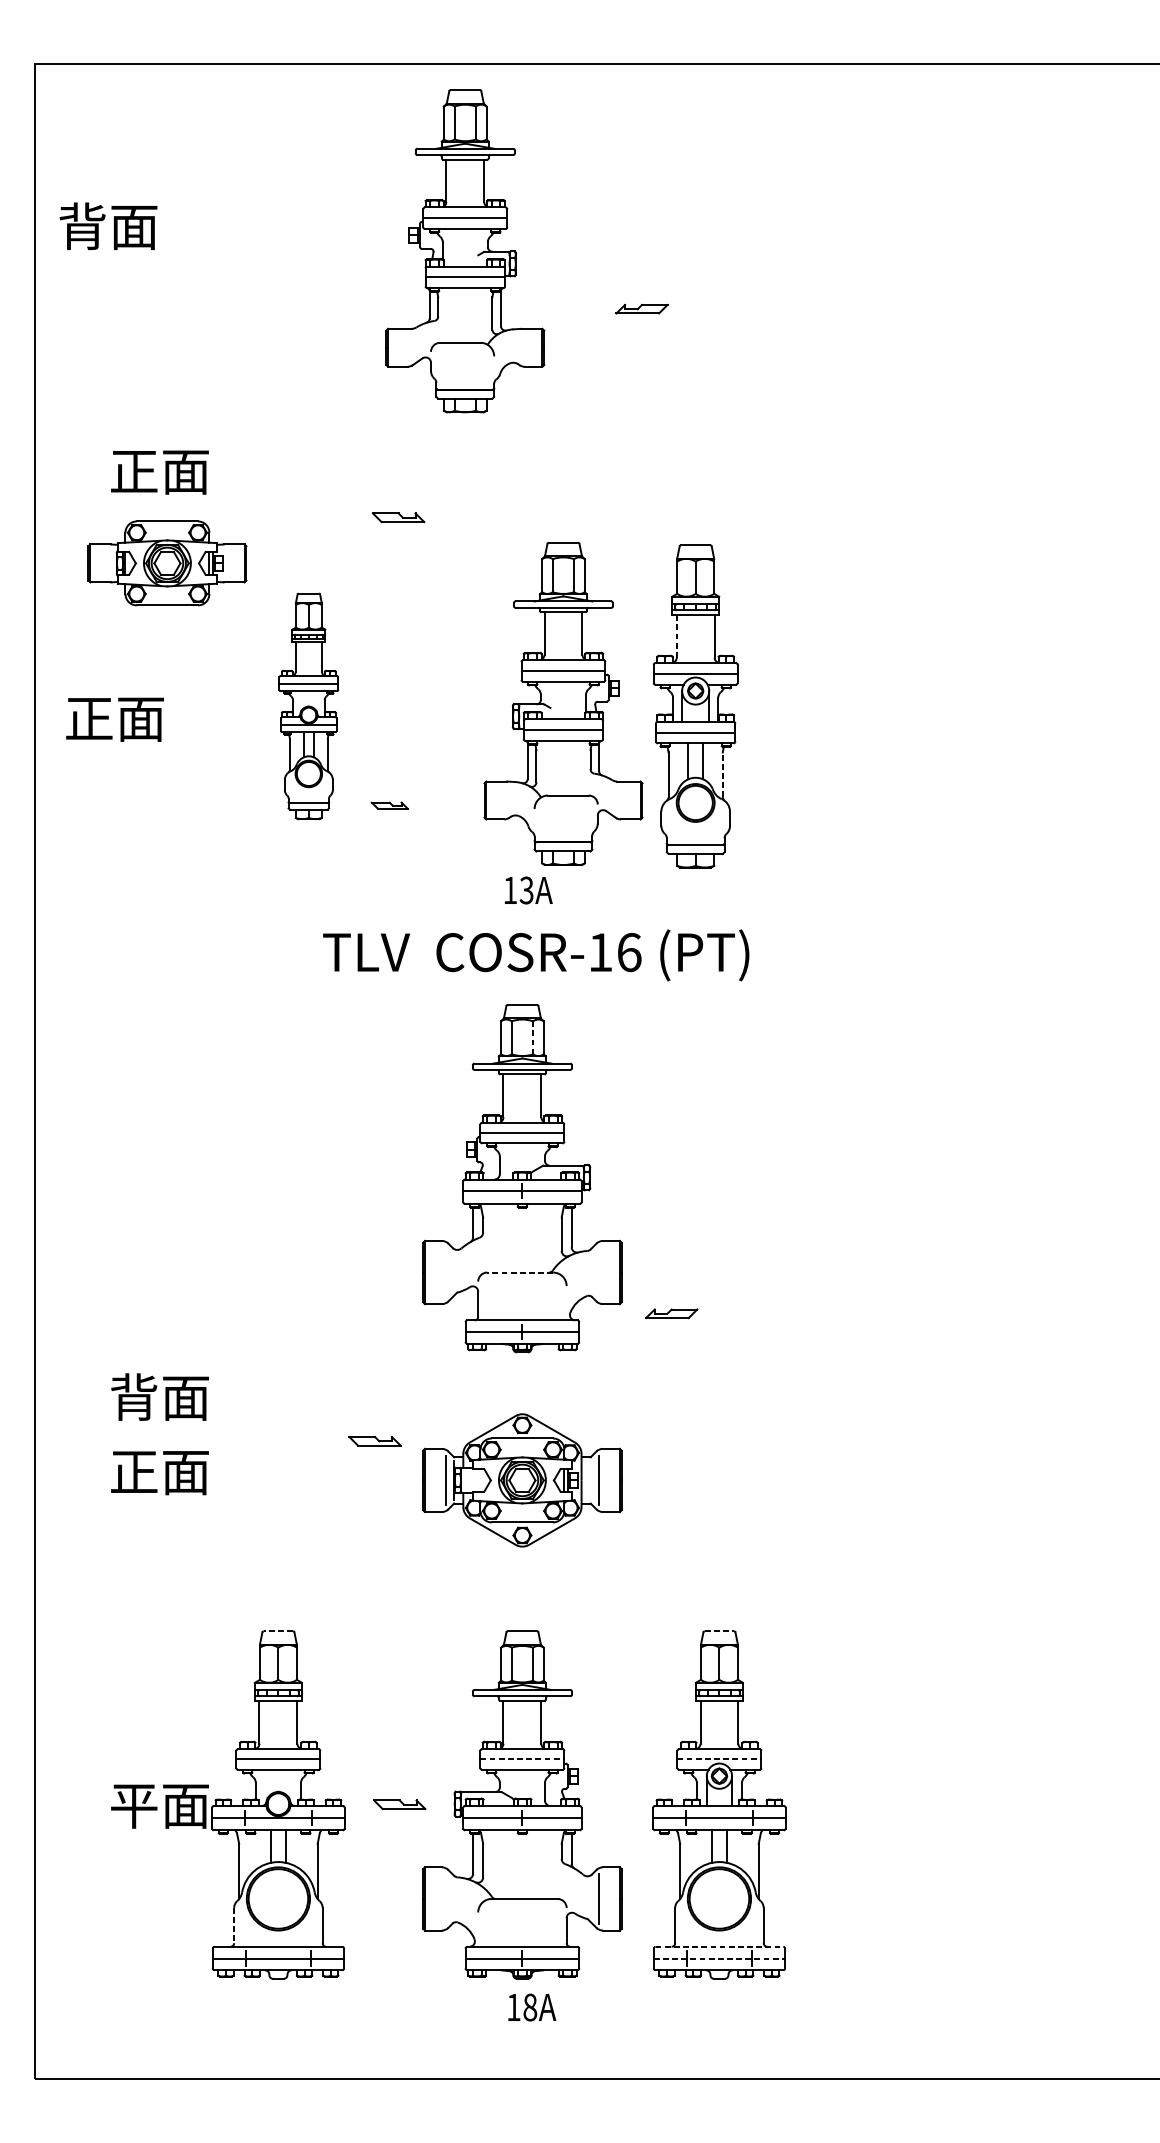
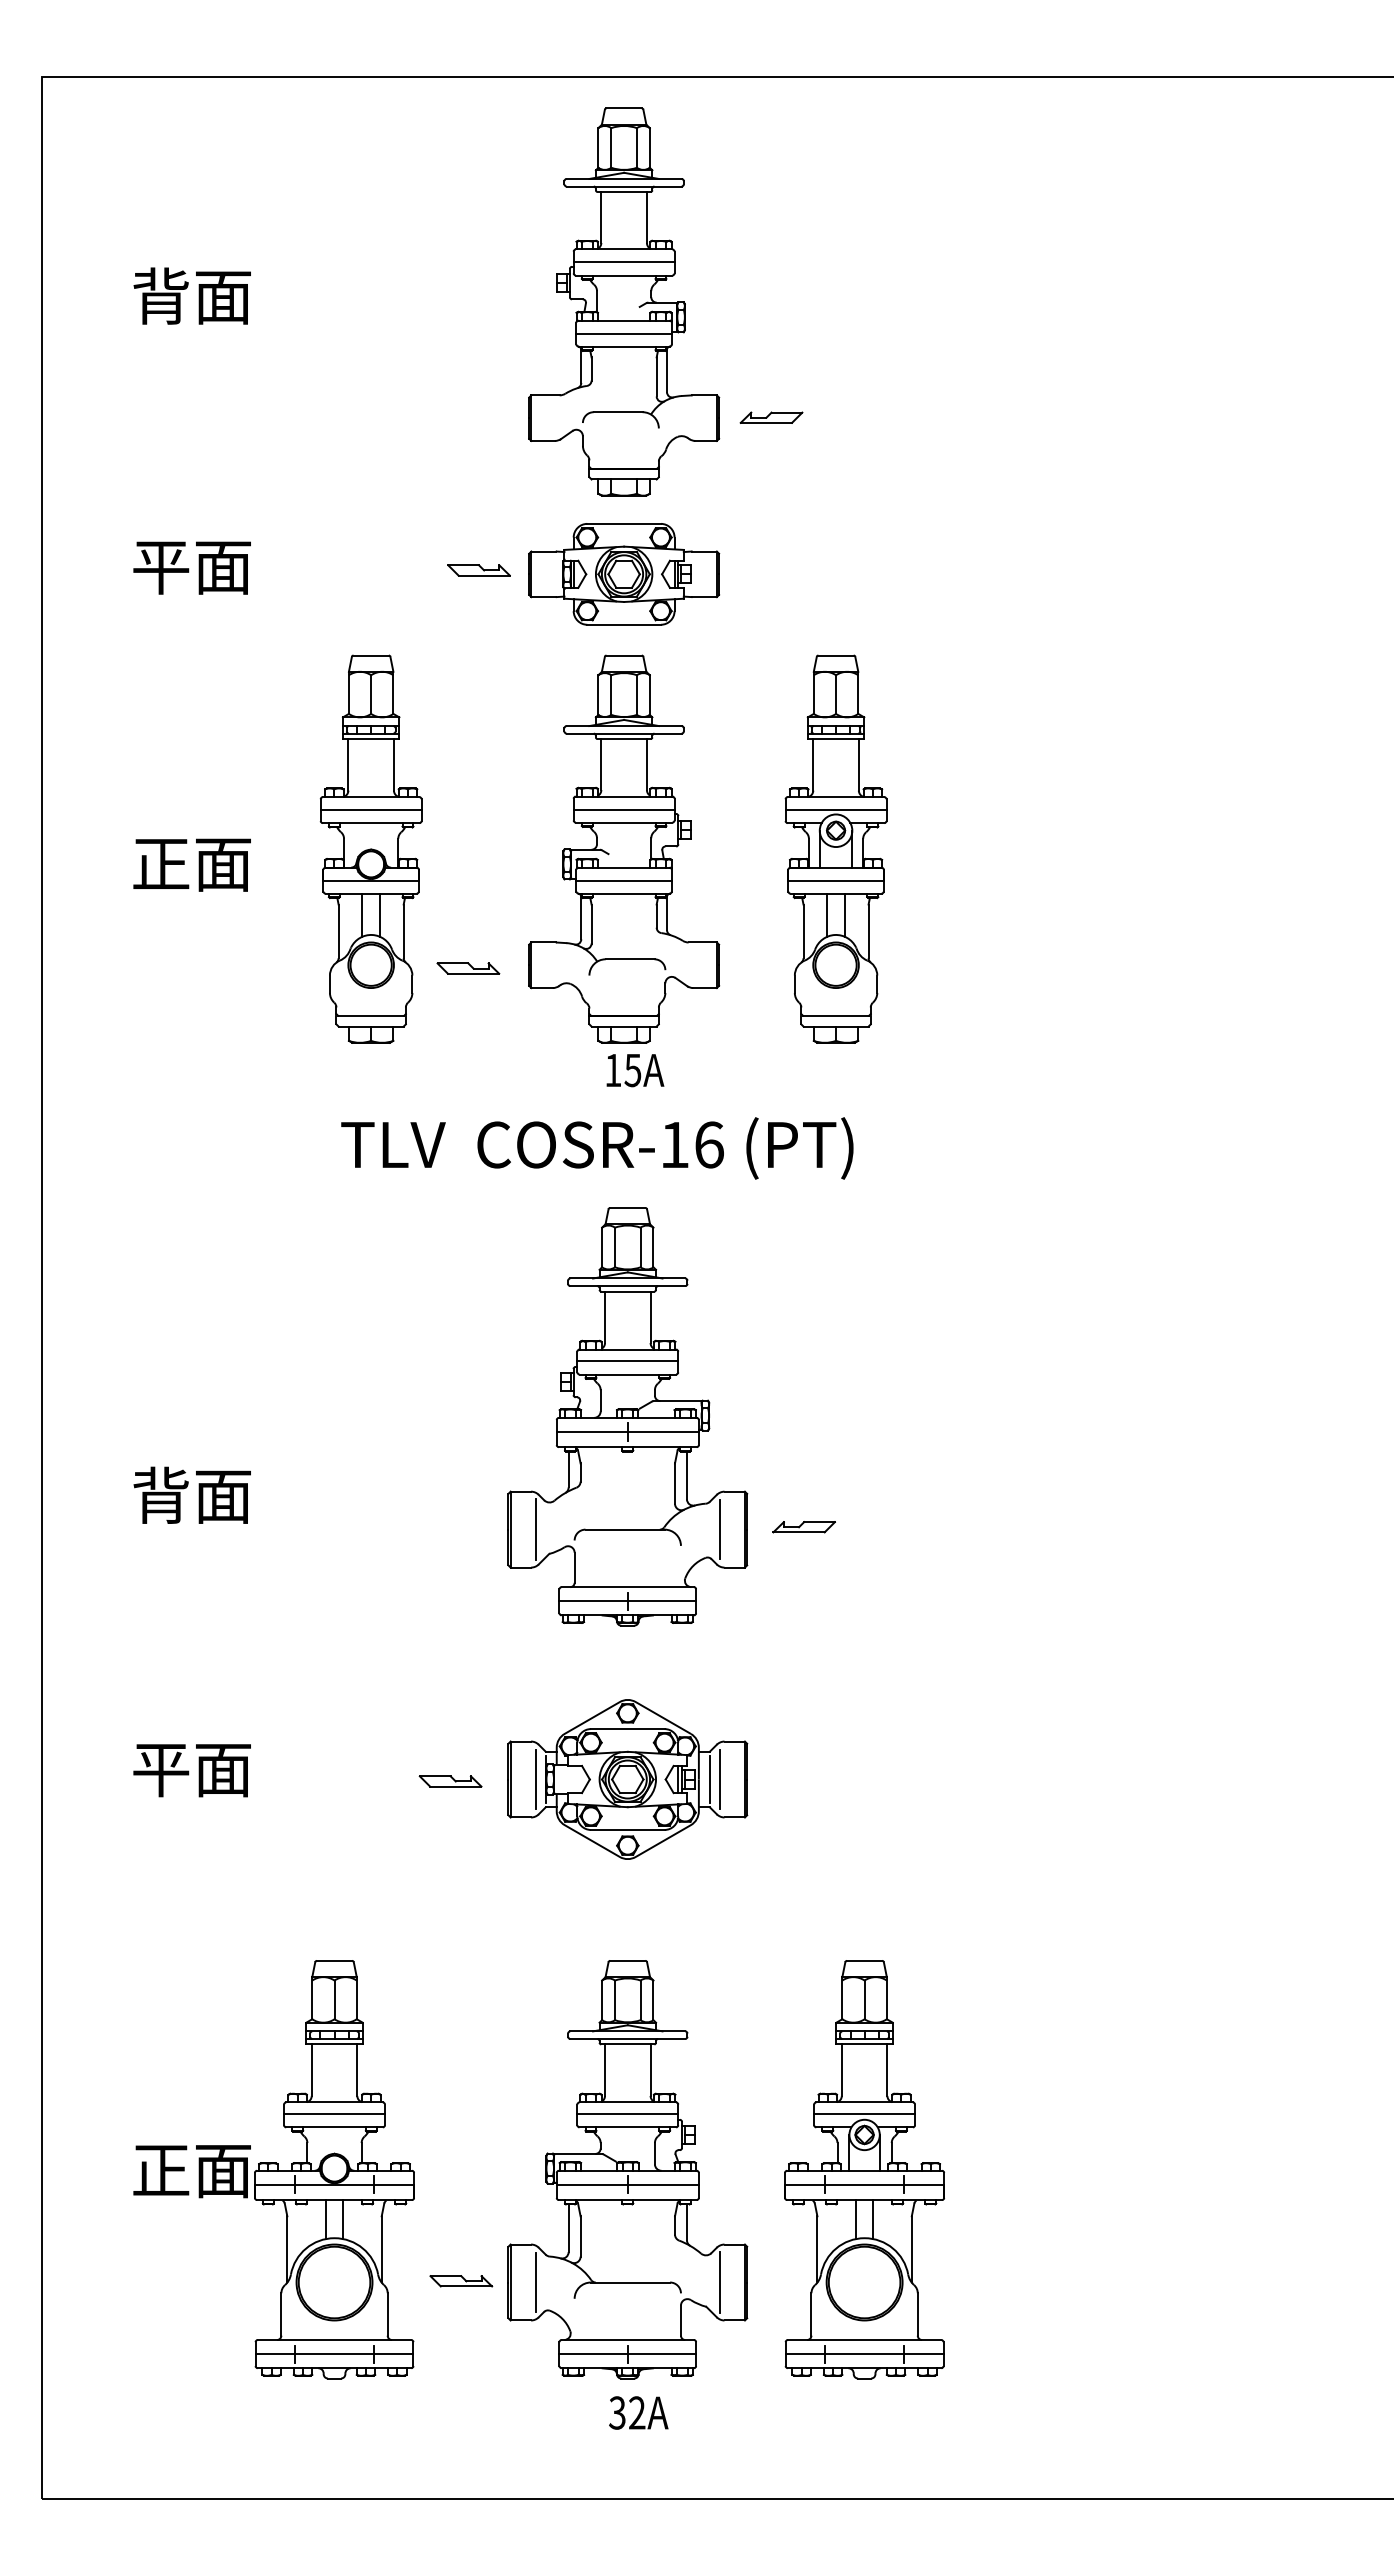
text: (107, 225) -> (191, 295), moved
part: (465, 250) -> (624, 301), moved
part: (641, 308) -> (771, 417), moved
text: (134, 472) -> (161, 567), 正面 -> 平面
part: (398, 517) -> (478, 570), moved
part: (167, 563) -> (624, 574), moved
line: (676, 635) -> (813, 764), dashed -> solid
part: (563, 703) -> (624, 848), moved
part: (308, 705) -> (370, 848), size x1.43
text: (114, 719) -> (191, 864), moved
line: (722, 774) -> (868, 931), dashed -> solid
part: (389, 805) -> (468, 968), size x1.43
text: (526, 889) -> (632, 1069), 13A -> 15A
text: (536, 955) -> (597, 1148), moved
line: (532, 1037) -> (640, 1247), dashed -> solid
line: (445, 1272) -> (535, 1529), added
line: (520, 1272) -> (625, 1529), dashed -> solid
line: (599, 1272) -> (720, 1529), added
part: (671, 1314) -> (803, 1527), moved
text: (159, 1396) -> (191, 1494), moved
part: (374, 1441) -> (450, 1781), moved
text: (134, 1472) -> (161, 1770), 正面 -> 平面
line: (590, 1480) -> (709, 1779), added
line: (278, 1631) -> (334, 1960), dashed -> solid
line: (719, 1631) -> (864, 1960), dashed -> solid
line: (523, 1759) -> (628, 2114), dashed -> solid
line: (720, 1759) -> (865, 2114), dashed -> solid
part: (399, 1804) -> (461, 2281), moved
text: (134, 1806) -> (161, 2171), 平面 -> 正面
line: (445, 1898) -> (535, 2282), added
line: (234, 1925) -> (281, 2314), dashed -> solid
line: (719, 1947) -> (864, 2340), dashed -> solid
line: (719, 1958) -> (864, 2354), dashed -> solid
text: (522, 2007) -> (627, 2412), 18A -> 32A

